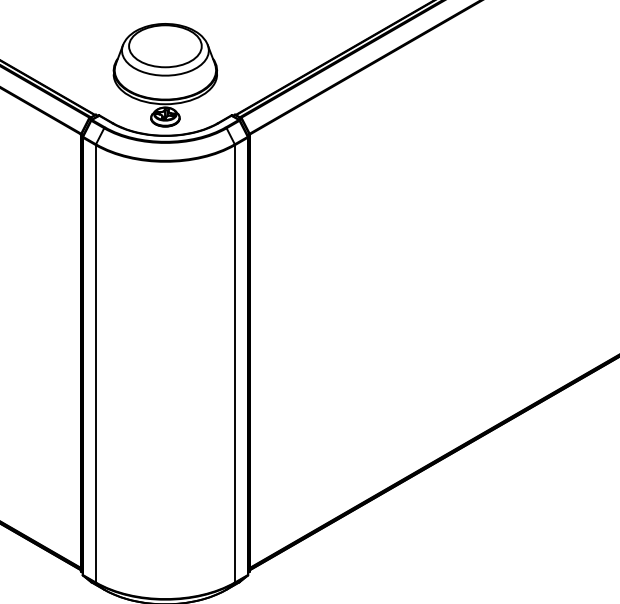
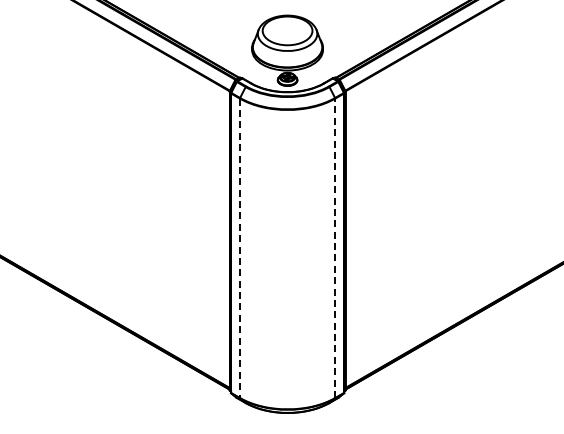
line: (95, 364) -> (239, 248), solid -> dashed
line: (235, 364) -> (335, 248), solid -> dashed

